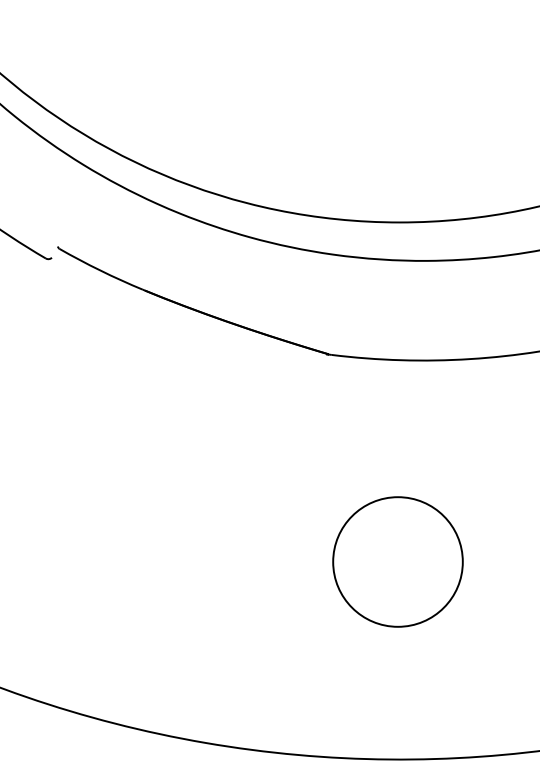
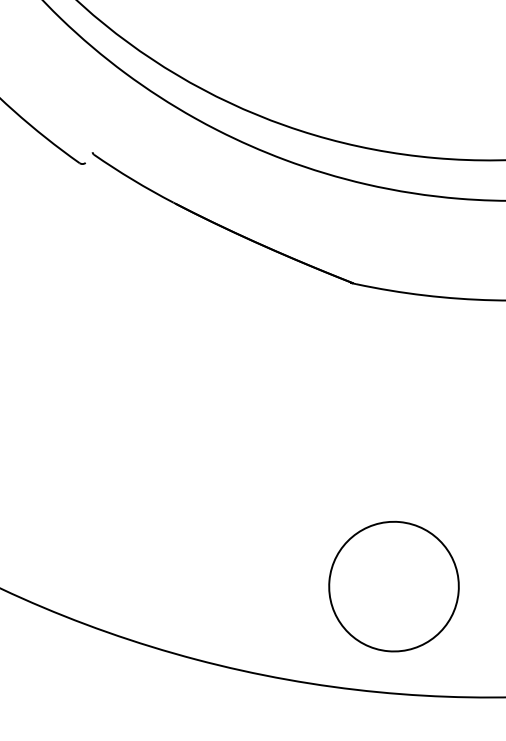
circle: (397, 561) -> (393, 586), moved

